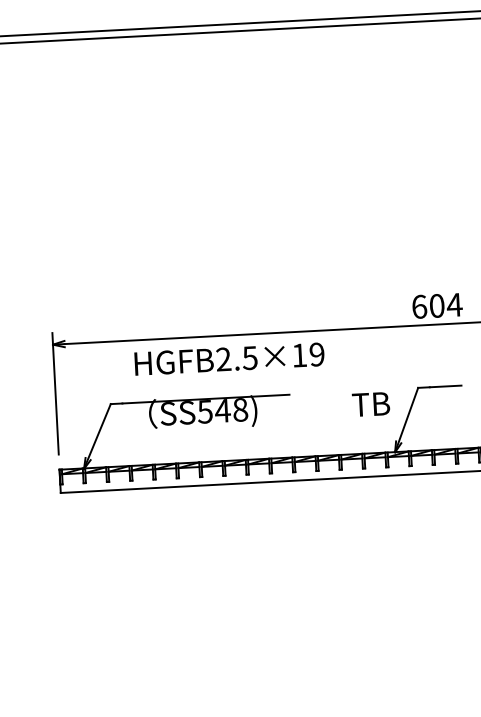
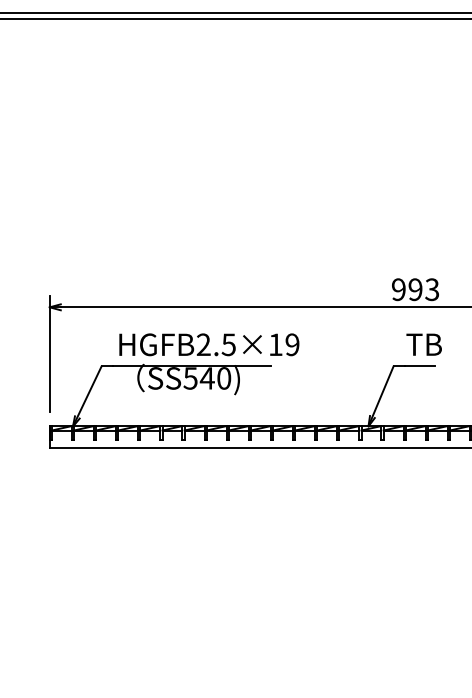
text: (437, 305) -> (415, 289), 604 -> 993
text: (229, 358) -> (209, 344), moved
text: (370, 404) -> (423, 344), moved
text: (240, 409) -> (224, 378), SS548) -> SS540)

